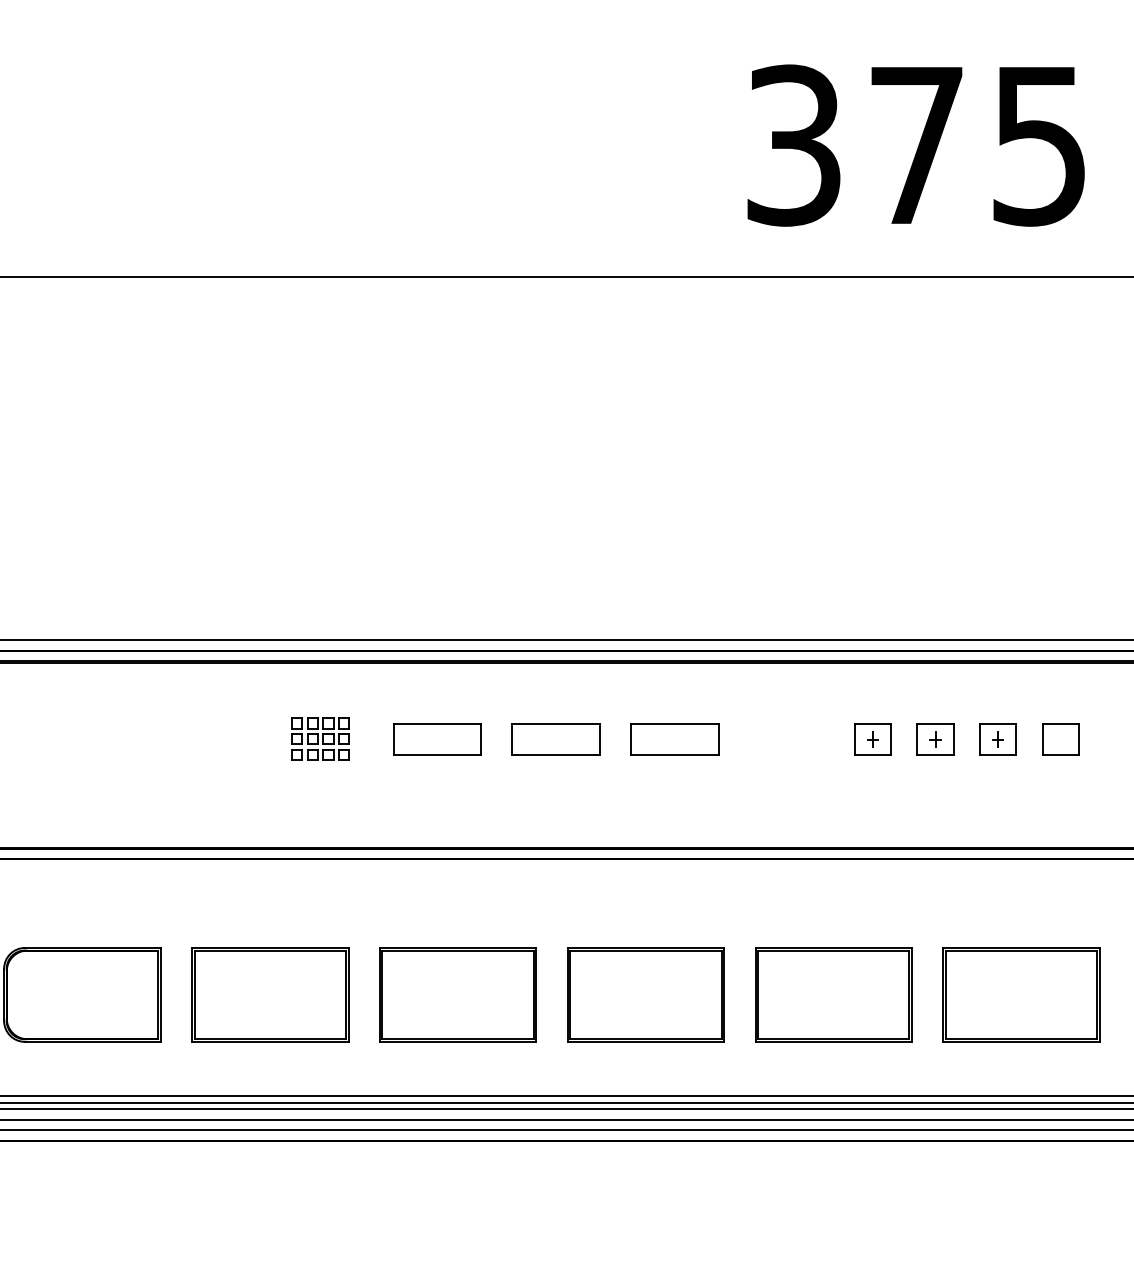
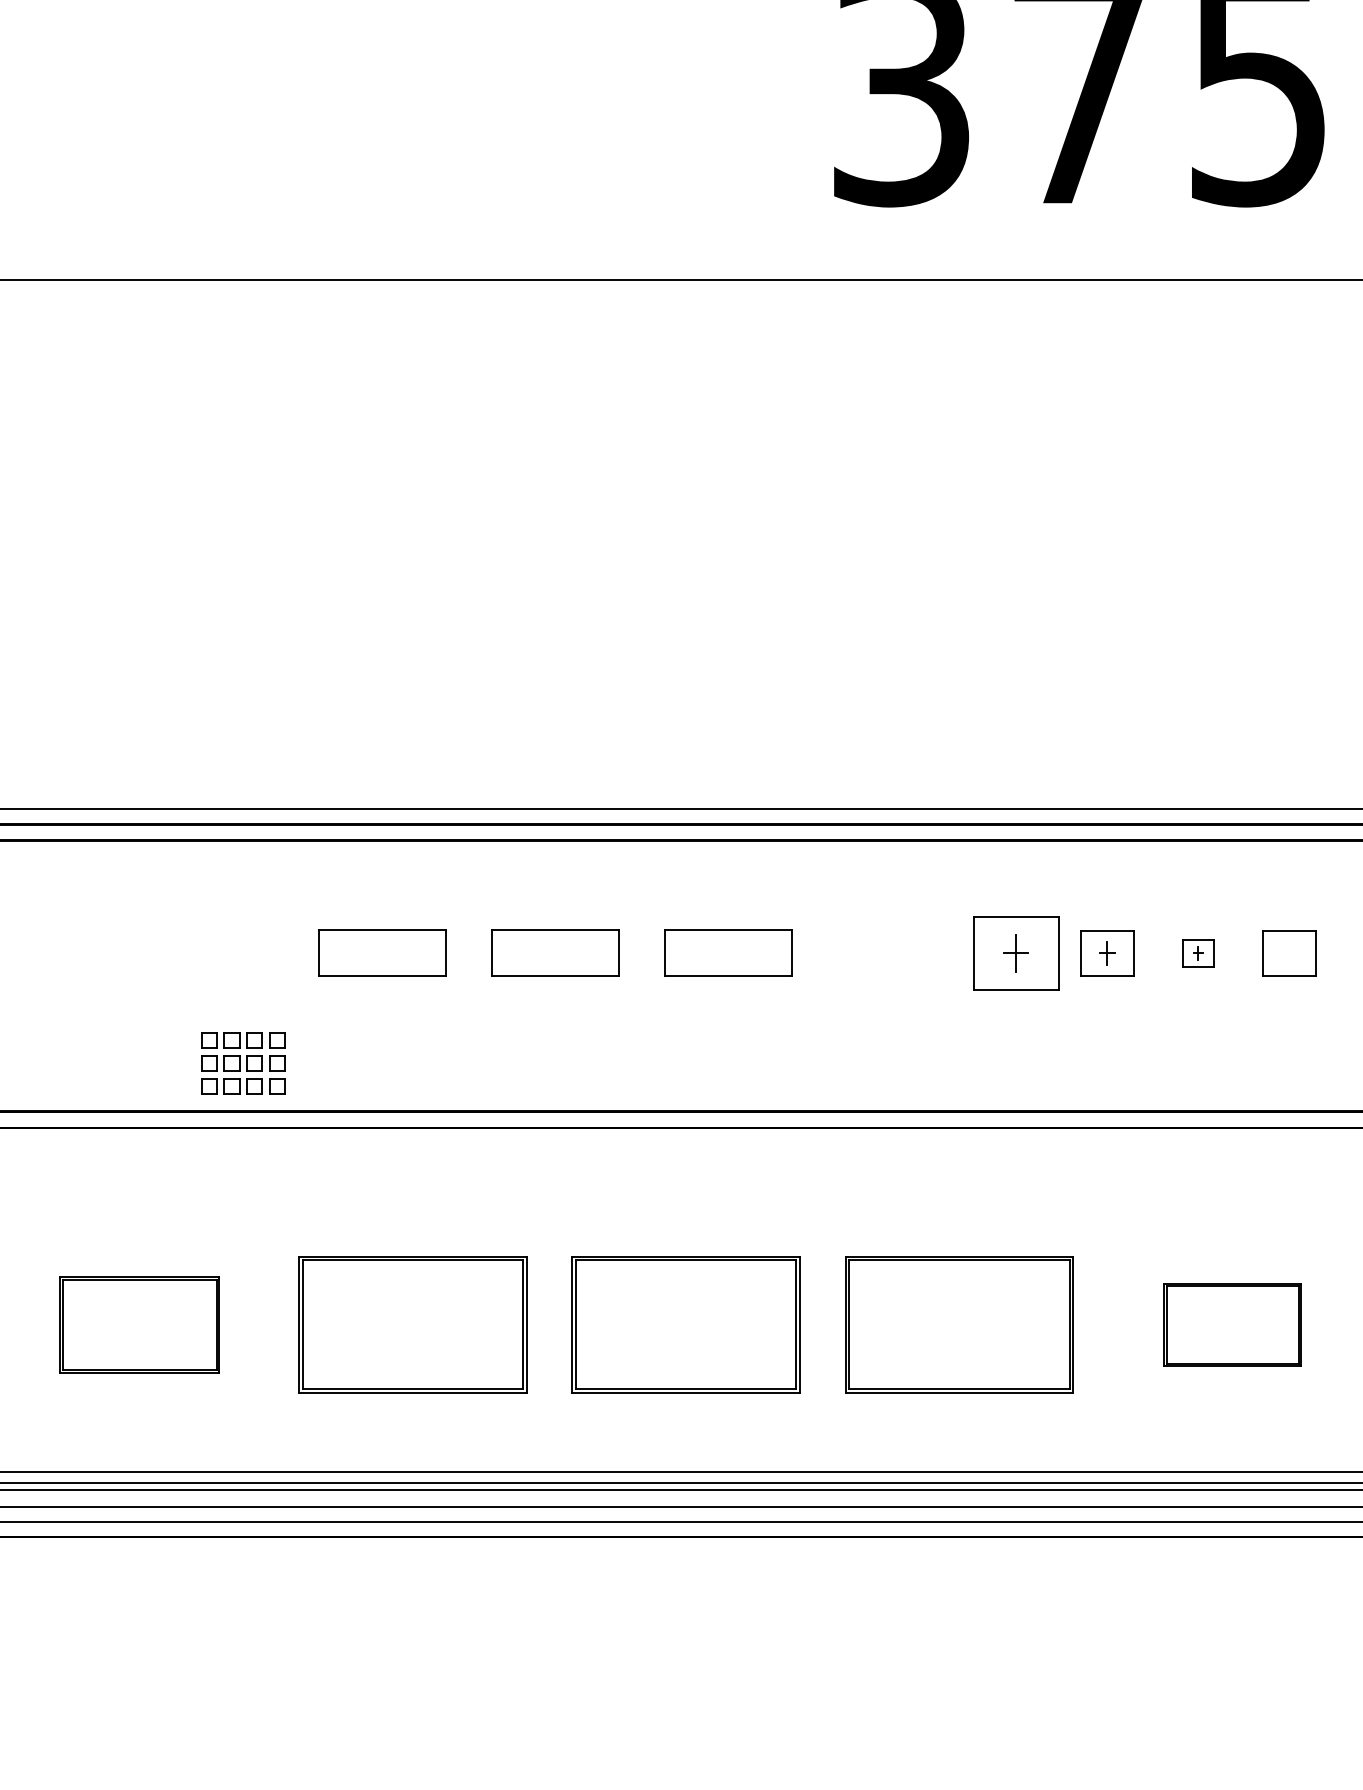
part: (320, 738) -> (243, 1062), moved
part: (872, 739) -> (1015, 953), size x1.6
part: (997, 739) -> (1197, 953), size x0.6
part: (270, 994) -> (140, 1324), size x0.7
part: (1021, 994) -> (1232, 1324), size x0.6

